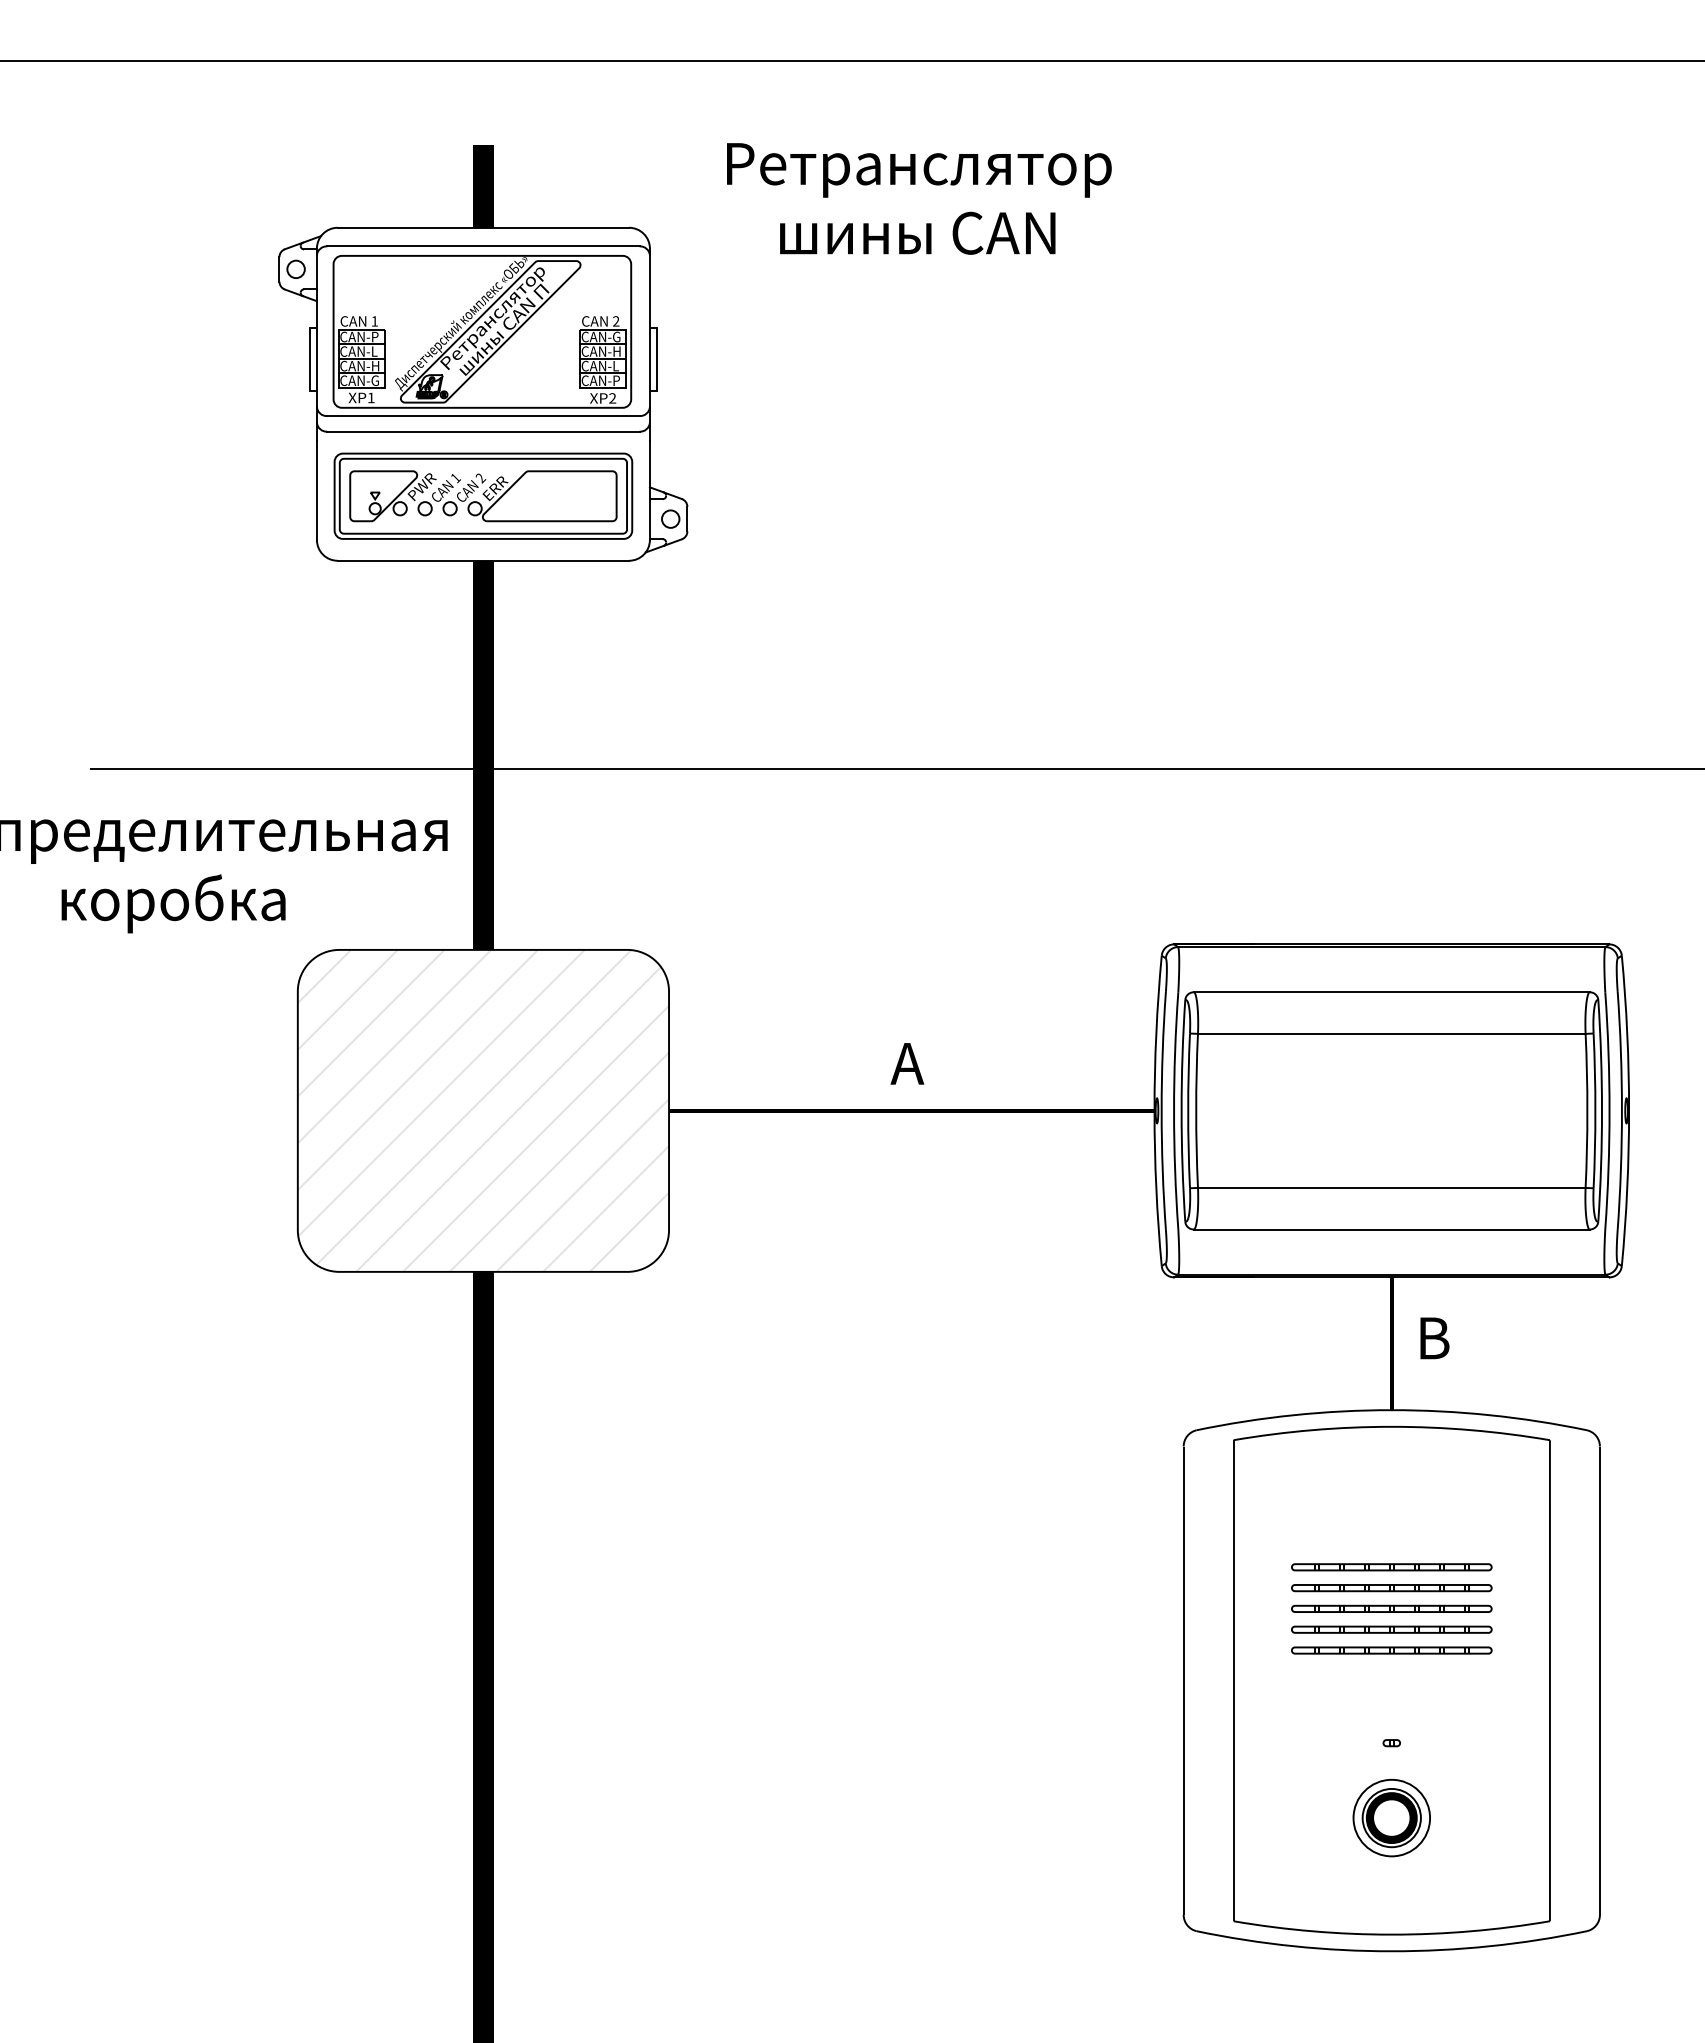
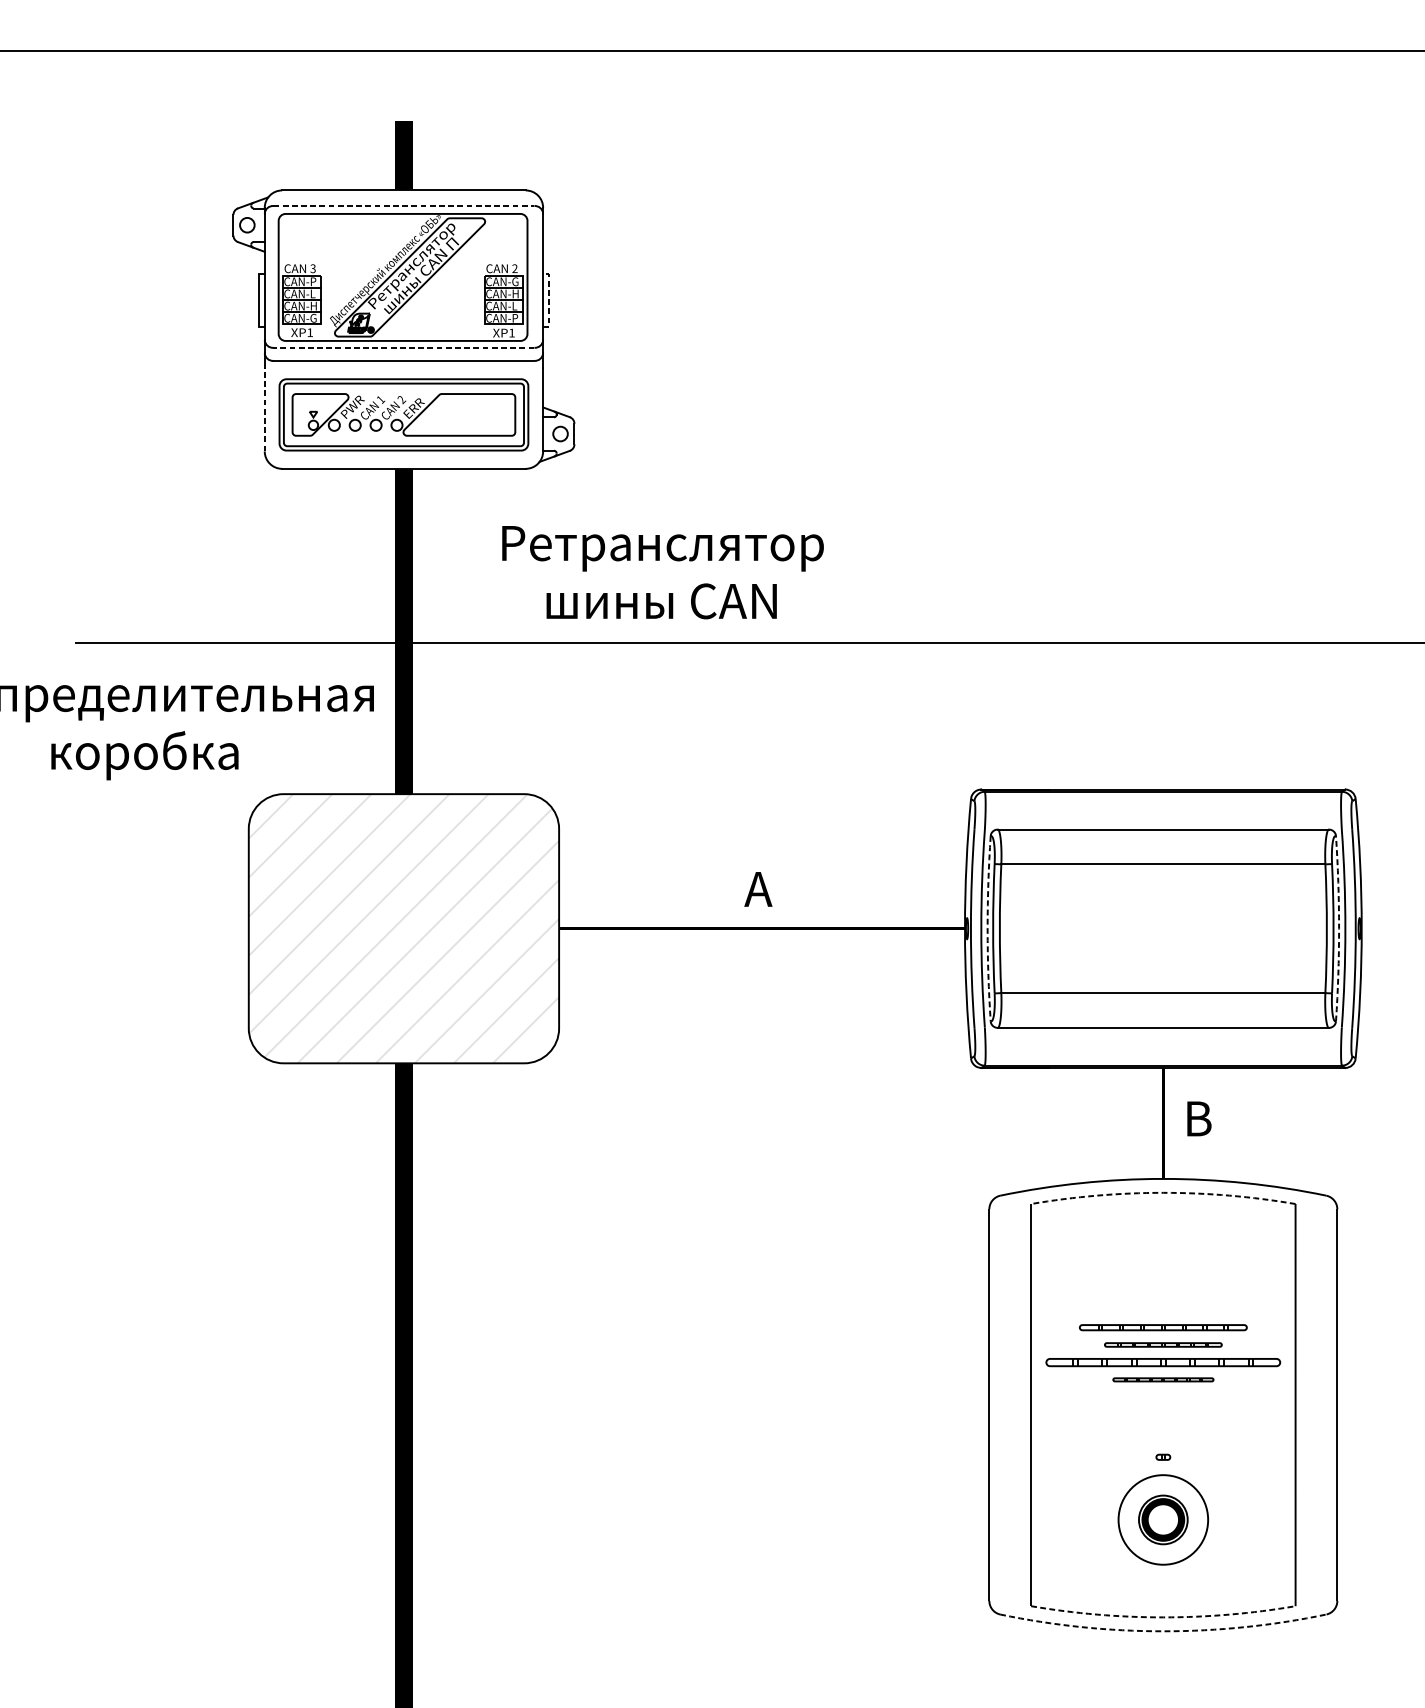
text: (919, 198) -> (663, 572), moved
line: (483, 246) -> (404, 206), solid -> dashed
text: (374, 321) -> (312, 268), 1 -> 3
line: (656, 359) -> (548, 300), solid -> dashed
text: (612, 398) -> (511, 333), XP2 -> XP1
line: (482, 416) -> (403, 348), solid -> dashed
line: (316, 490) -> (264, 410), solid -> dashed
arc: (1181, 1110) -> (987, 928), solid -> dashed
arc: (1602, 1110) -> (1339, 928), solid -> dashed
arc: (1391, 1426) -> (1163, 1192), solid -> dashed
part: (1391, 1567) -> (1163, 1310), removed
part: (1391, 1608) -> (1163, 1344), size x0.7
part: (1391, 1629) -> (1163, 1362), size x1.4
part: (1391, 1650) -> (1163, 1379), size x0.6
circle: (1391, 1817) -> (1163, 1519), size x1.4
arc: (1391, 1934) -> (1163, 1617), solid -> dashed
arc: (1391, 1951) -> (1163, 1631), solid -> dashed

